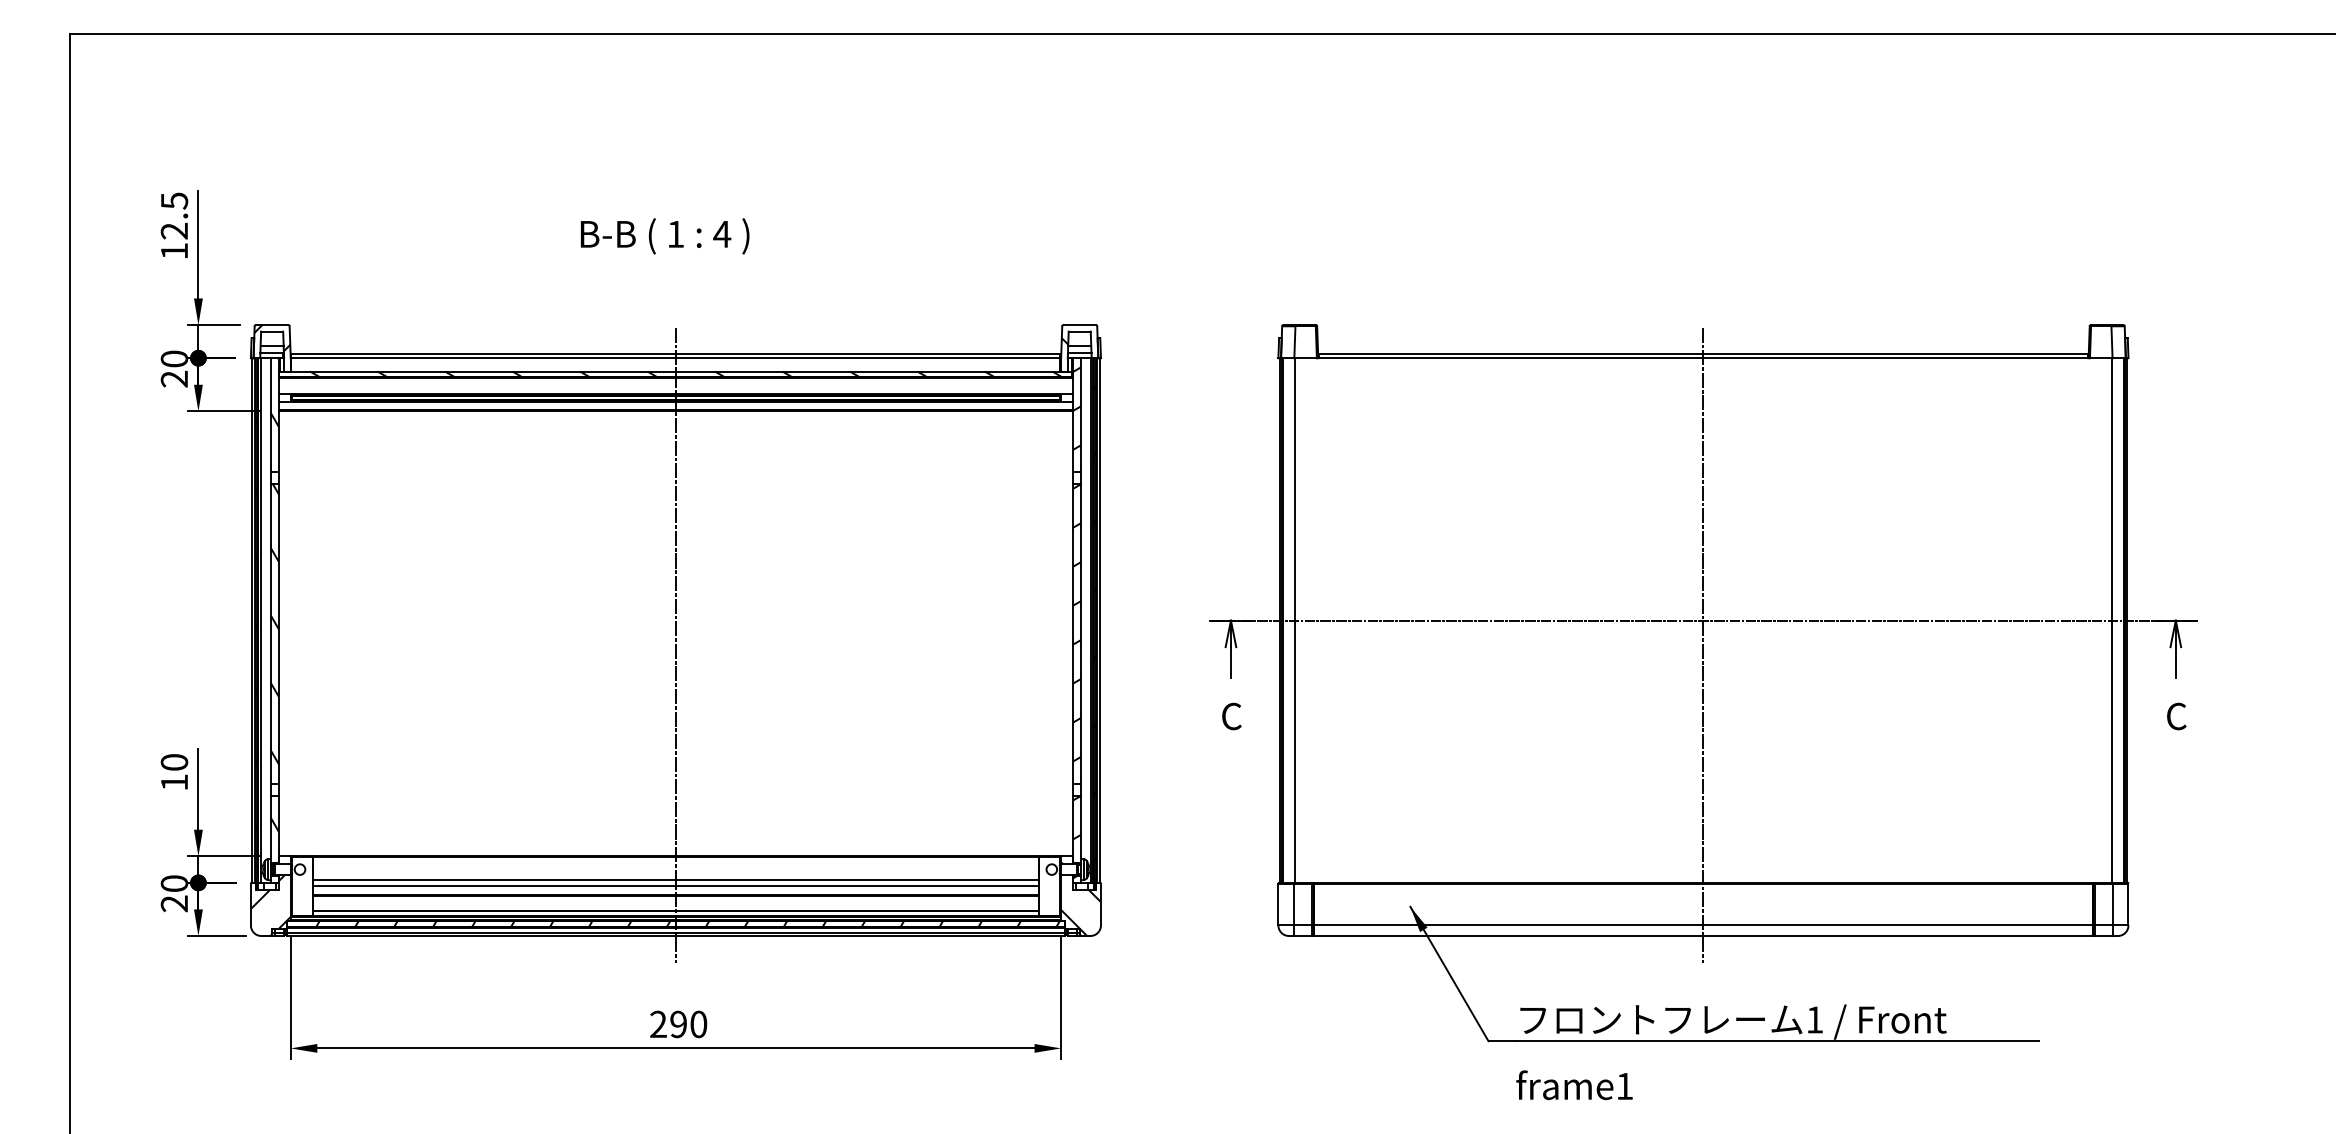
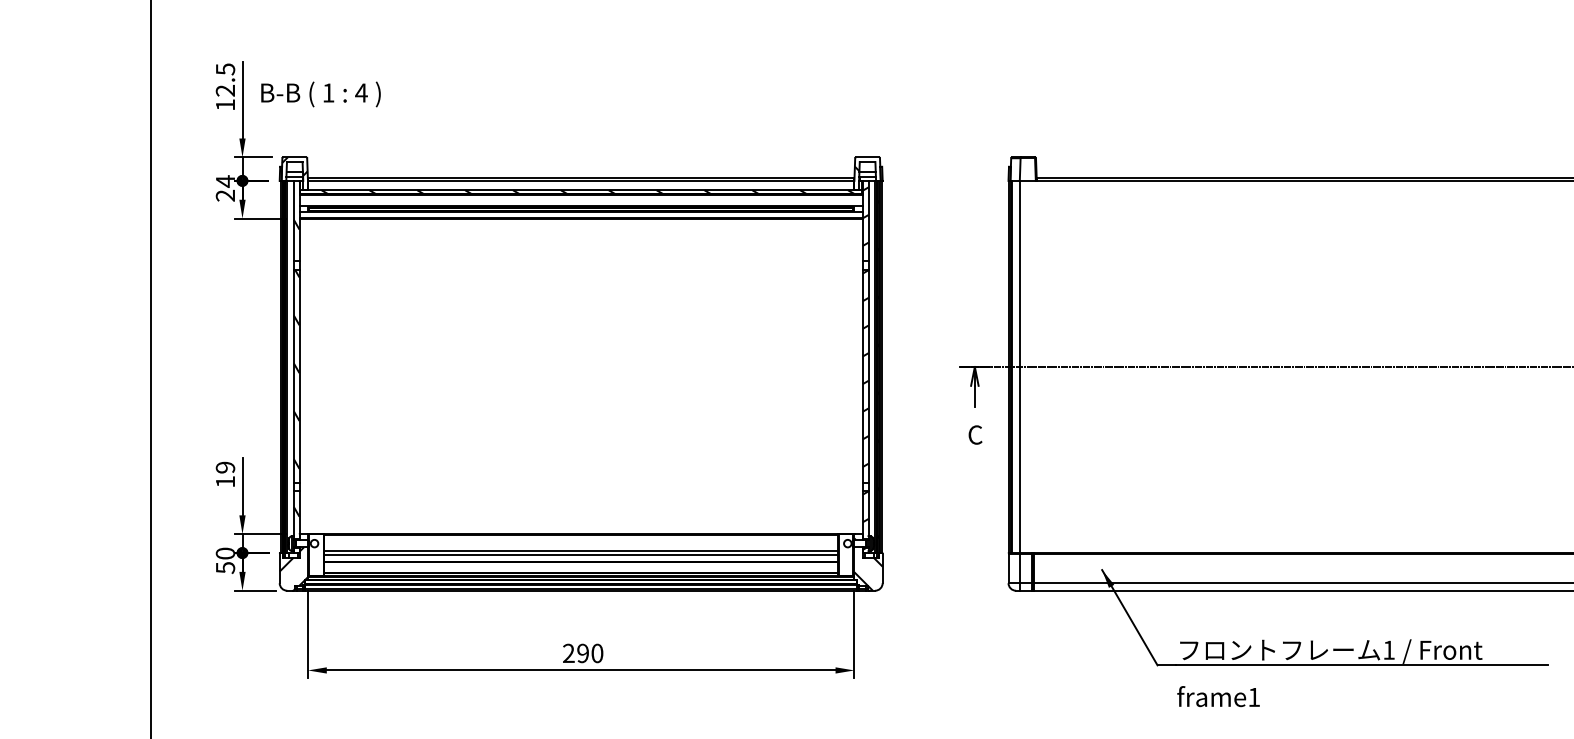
text: (665, 236) -> (321, 94), moved
text: (174, 359) -> (225, 181), 20 -> 24
line: (675, 644) -> (580, 383), removed
line: (1703, 644) -> (1310, 383), removed
text: (174, 762) -> (225, 467), 10 -> 19
text: (174, 903) -> (225, 567), 20 -> 50
hatch: (687, 923) -> (589, 581), removed

